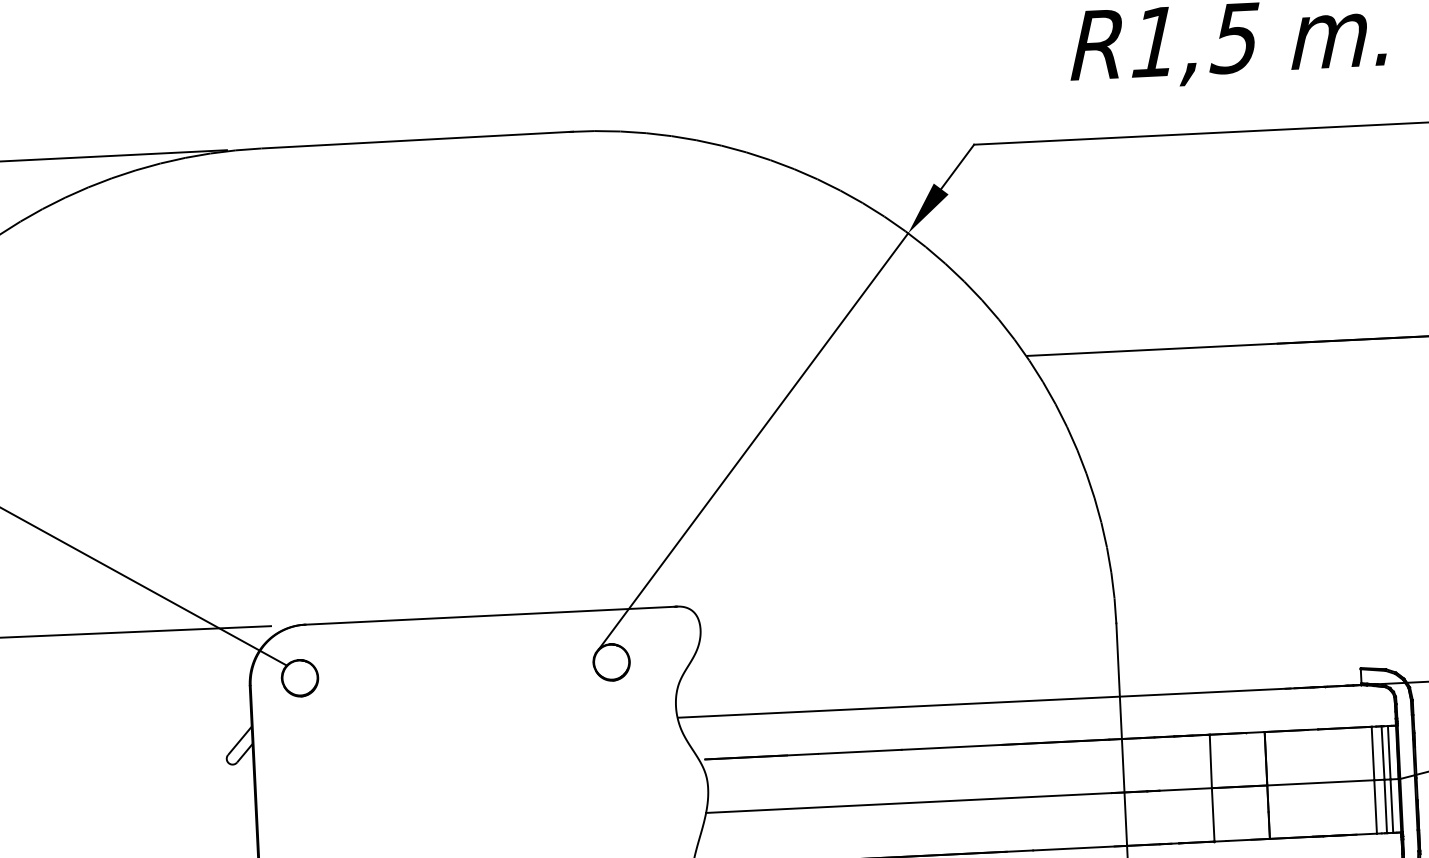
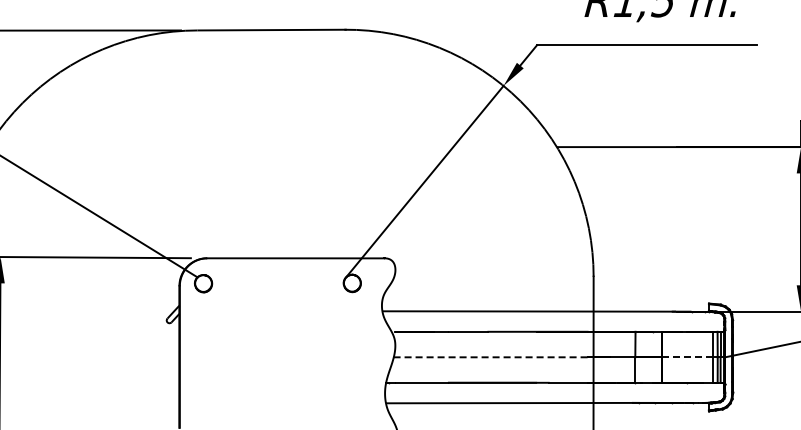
line: (1321, 783) -> (687, 357), solid -> dashed
line: (908, 803) -> (490, 357), solid -> dashed

